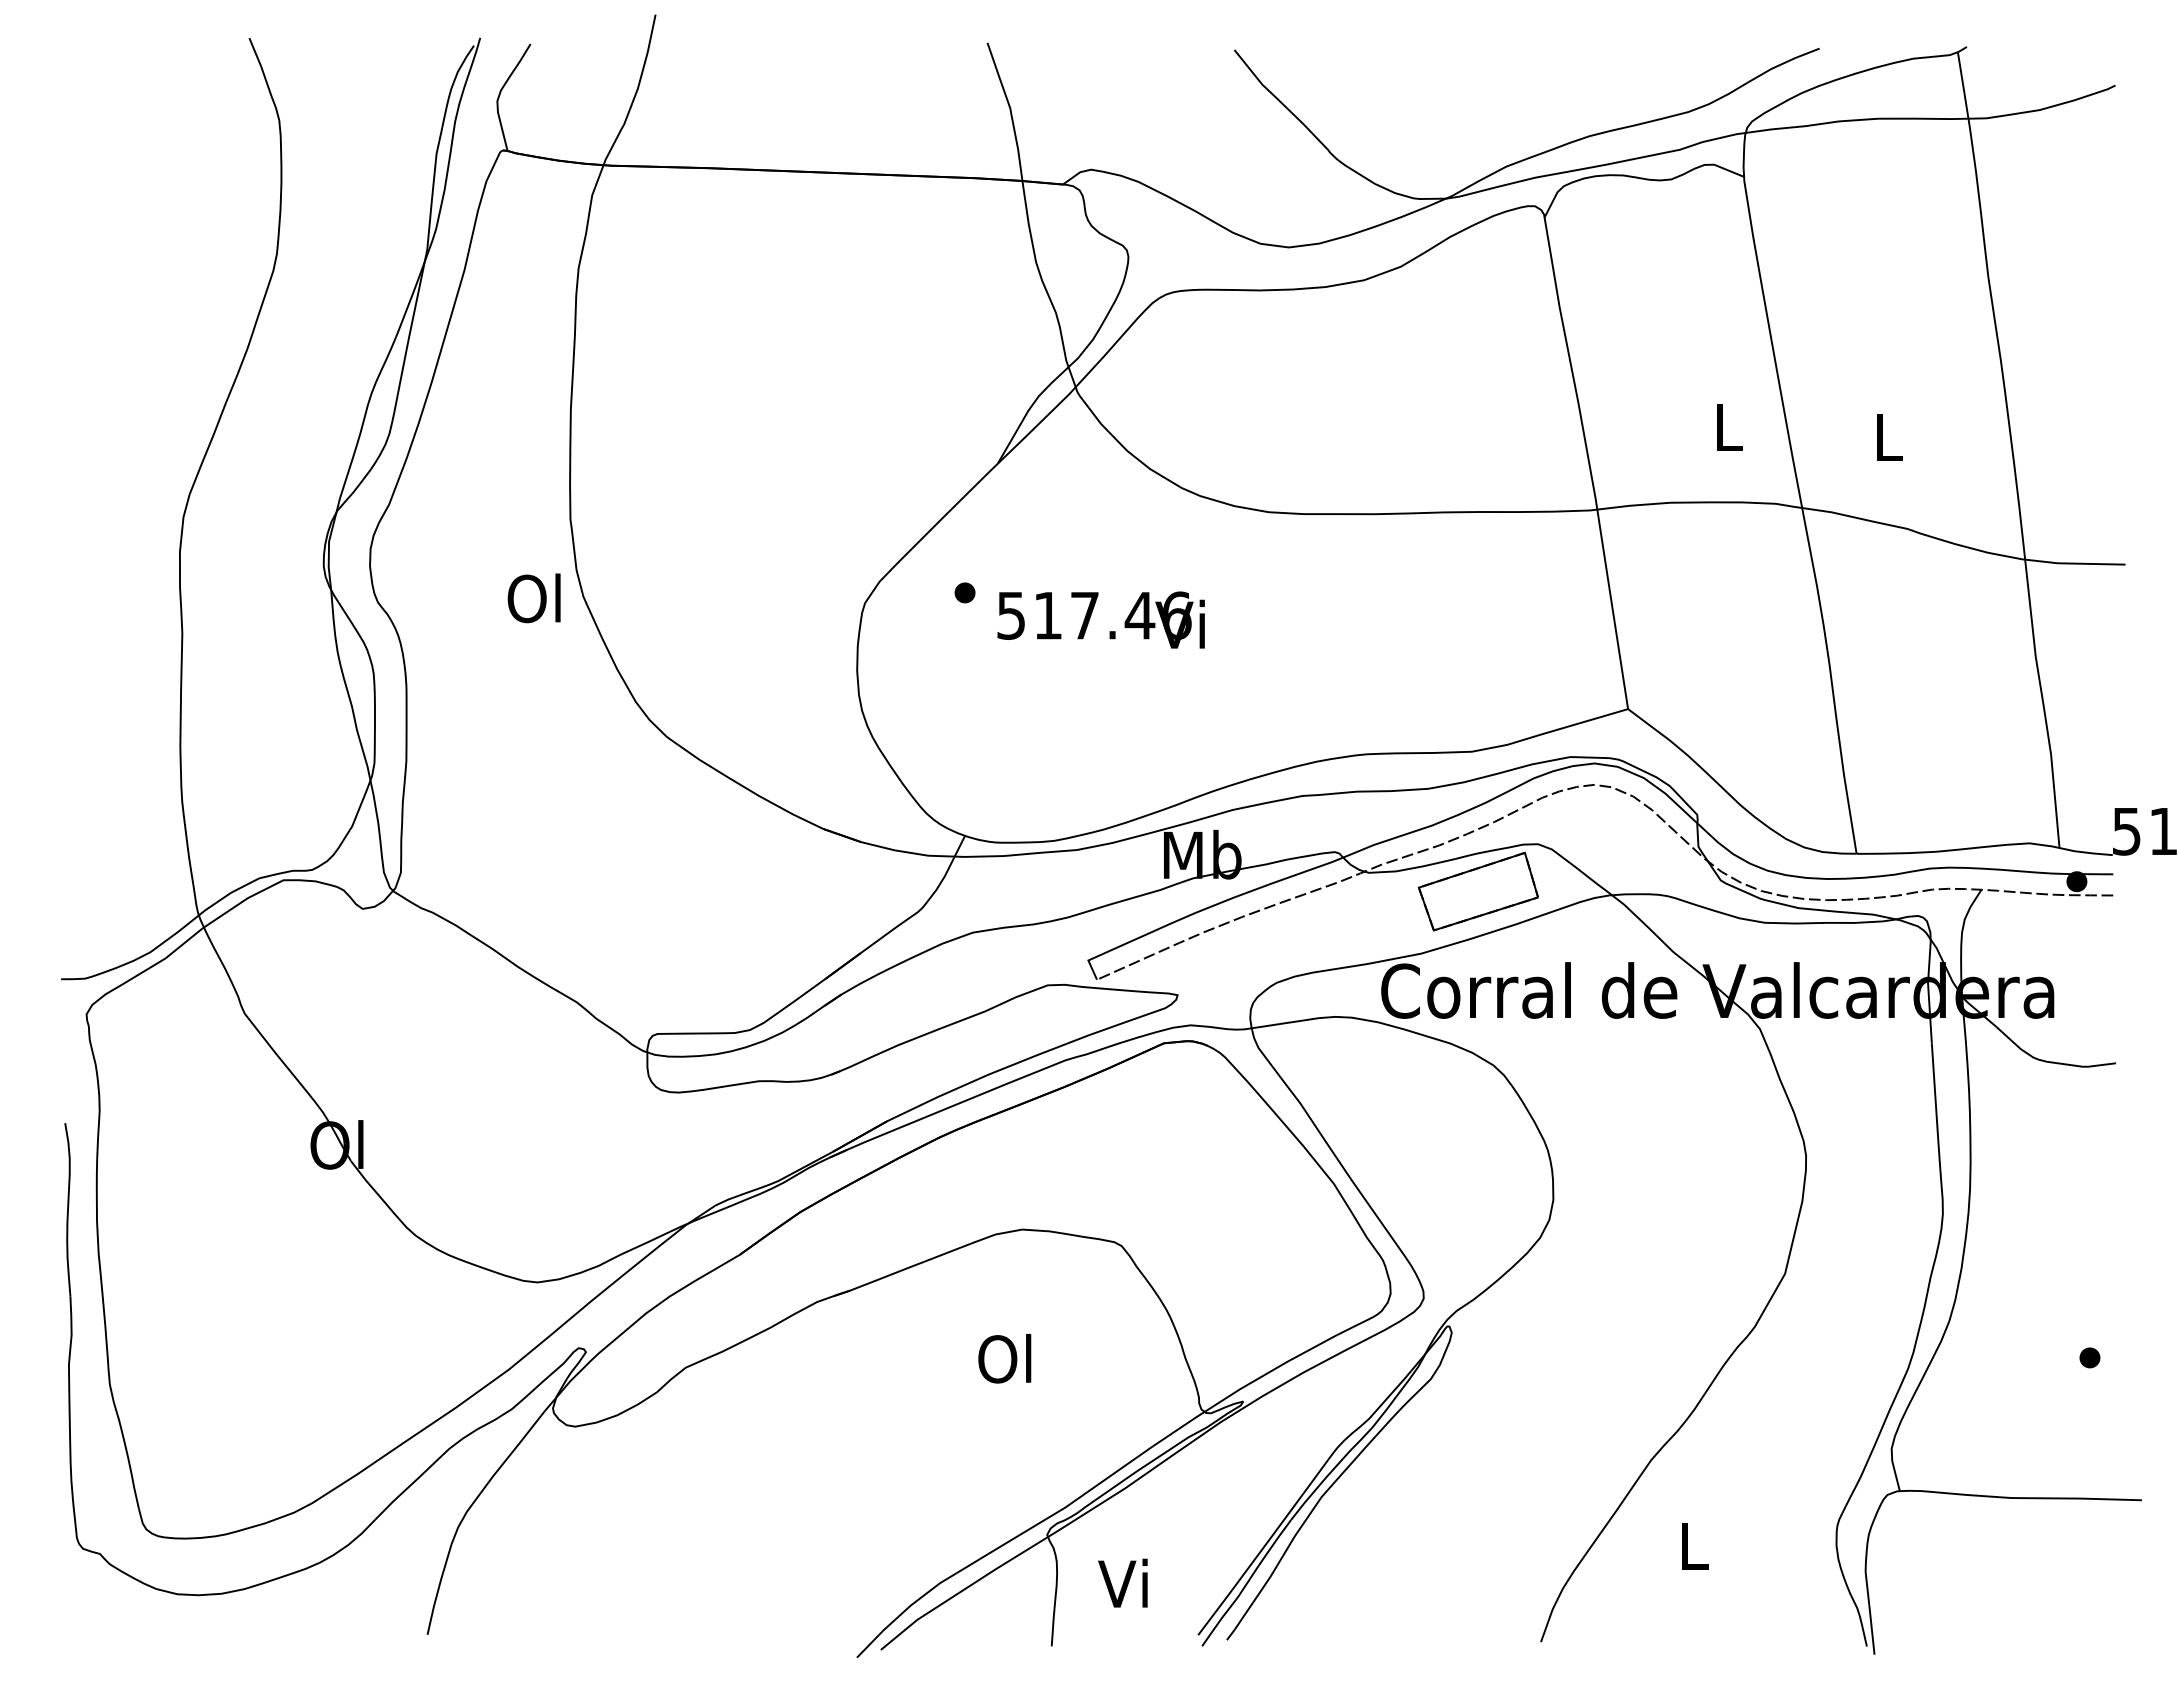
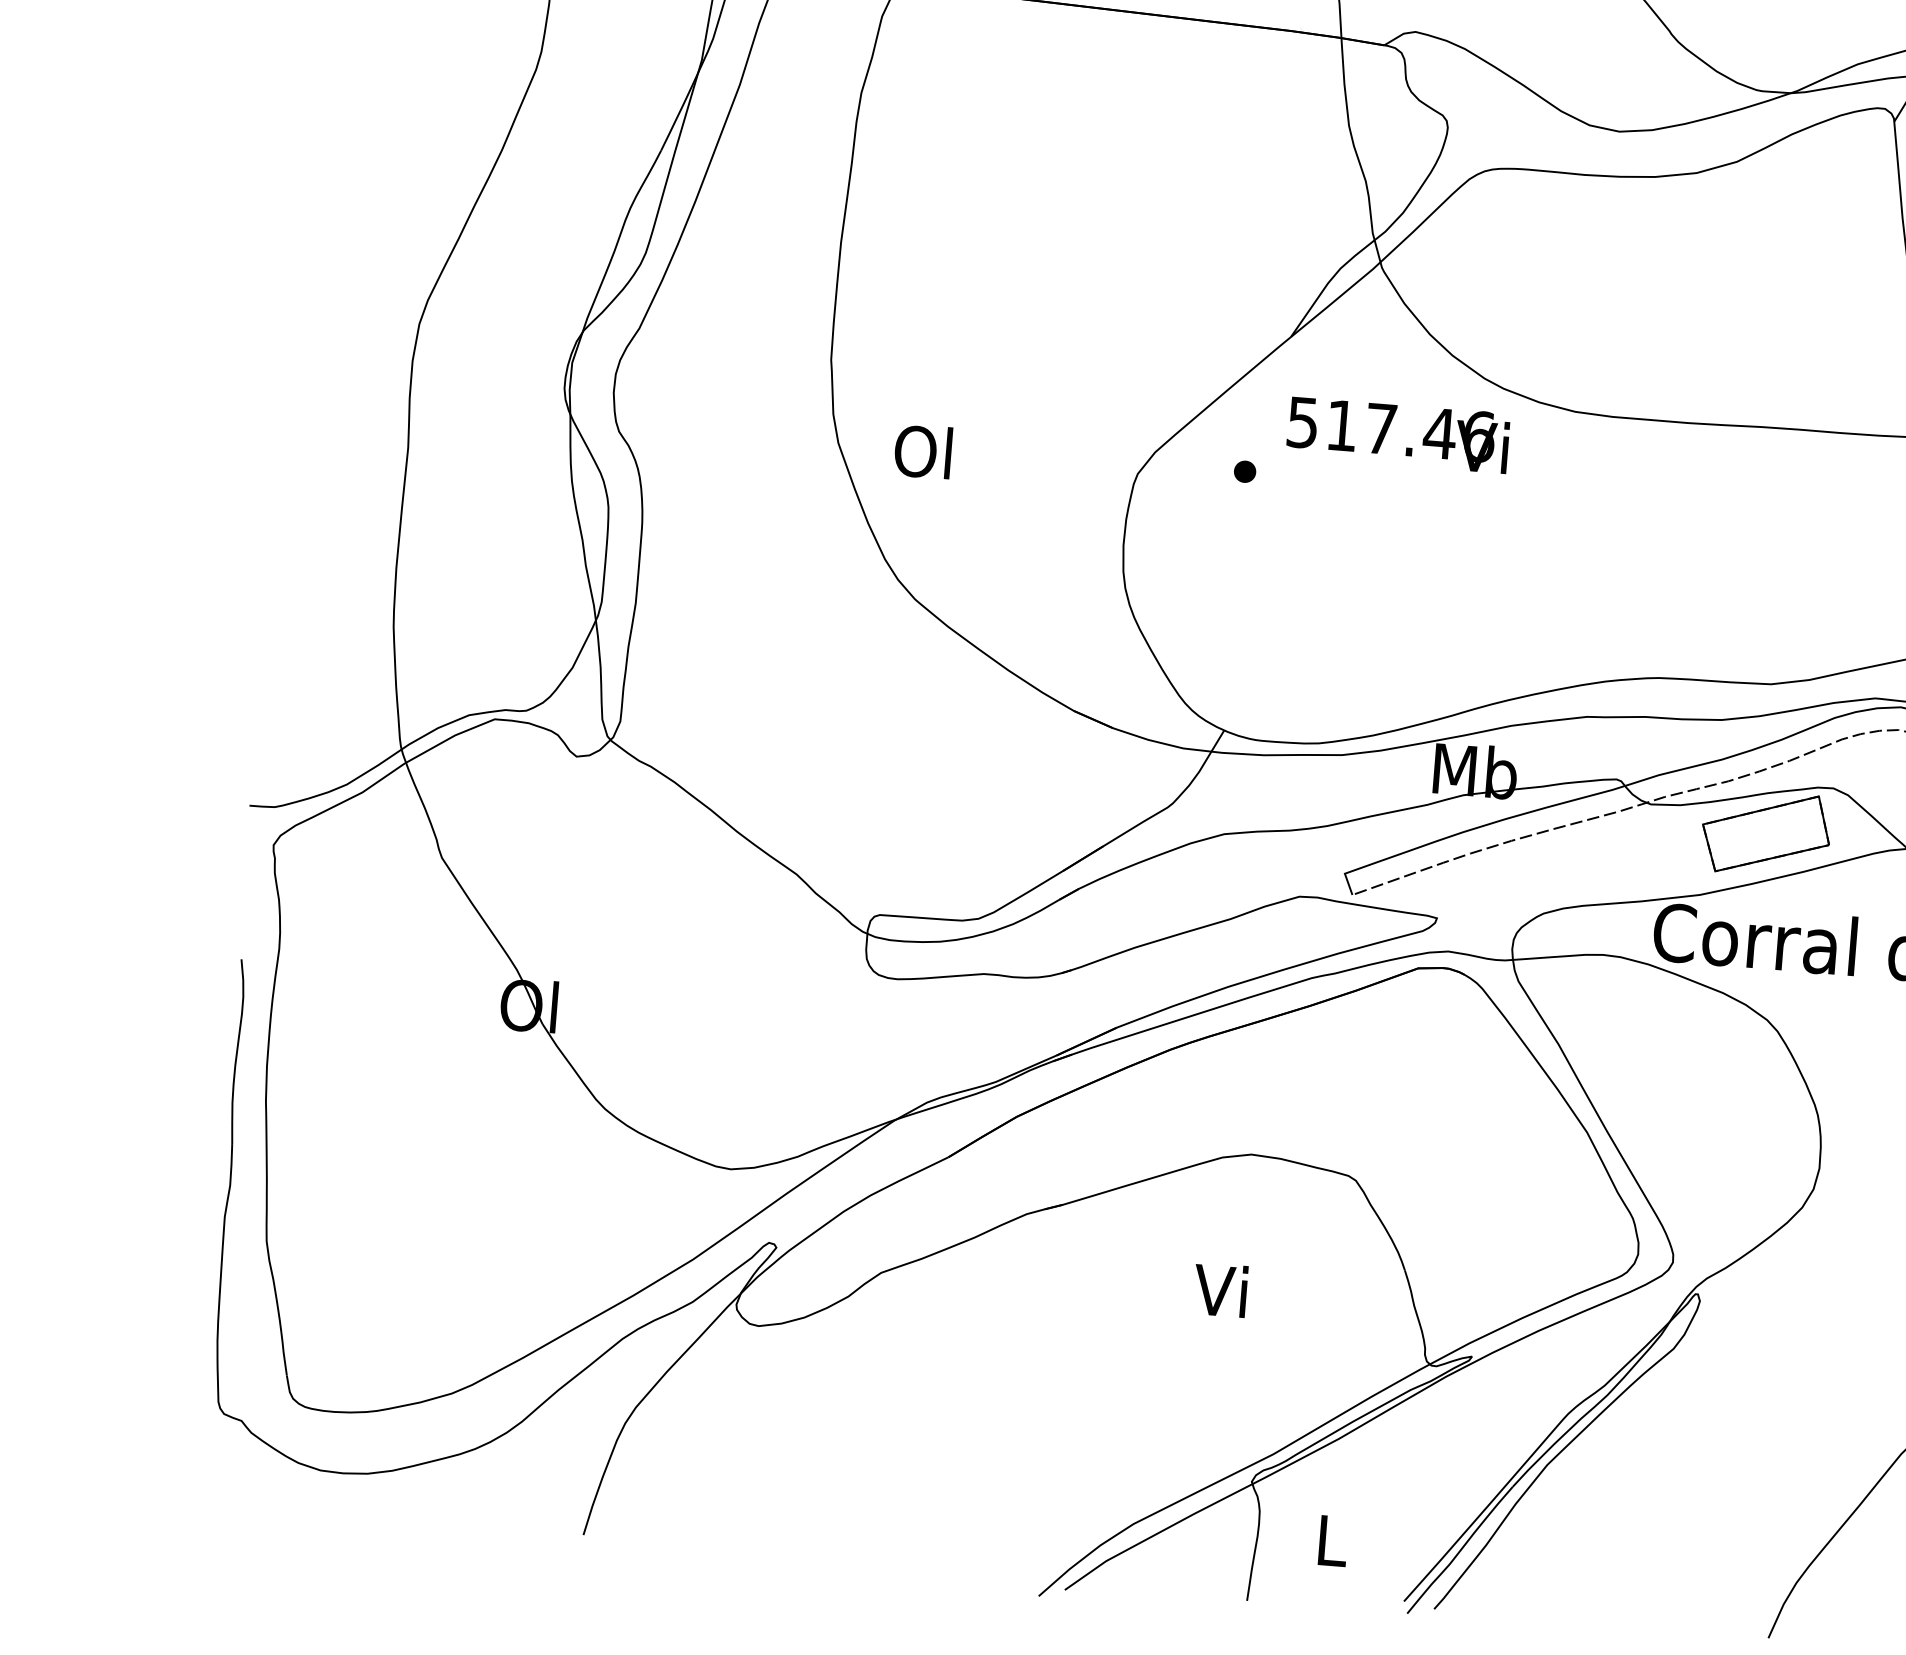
text: (533, 598) -> (922, 451), moved
text: (1100, 619) -> (1397, 434), moved
text: (1004, 1358) -> (1221, 1290), Ol -> Vi
text: (1122, 1582) -> (1327, 1538), Vi -> L

